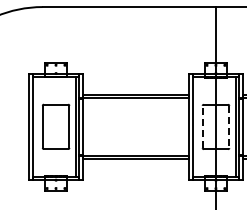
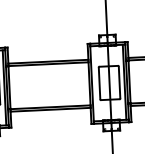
line: (202, 126) -> (99, 83), dashed -> solid
line: (229, 127) -> (119, 82), dashed -> solid

